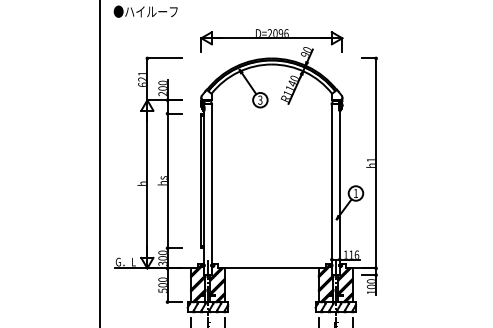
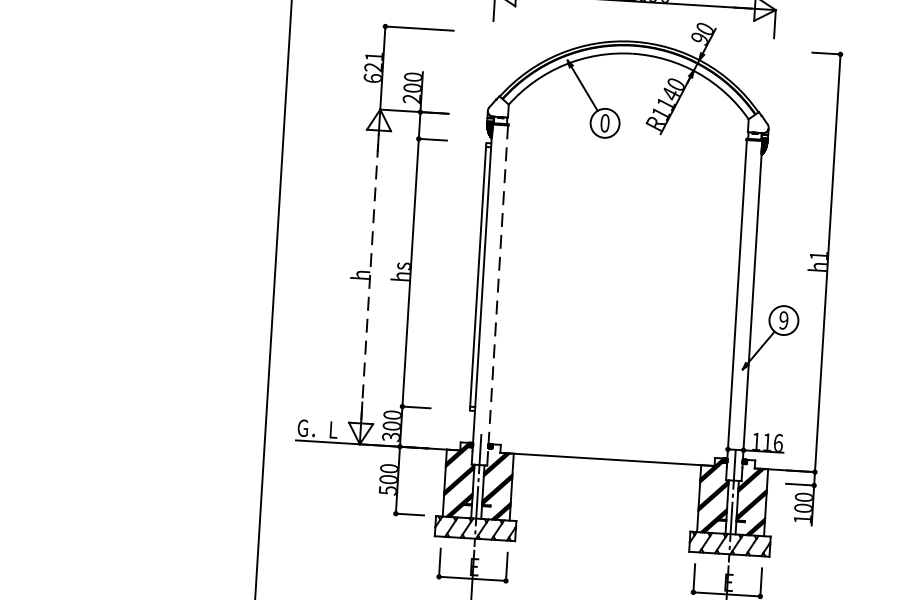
text: (260, 99) -> (605, 121), 3 -> 0
line: (147, 184) -> (370, 277), solid -> dashed
line: (211, 186) -> (497, 289), solid -> dashed
text: (355, 193) -> (782, 320), 1 -> 9

